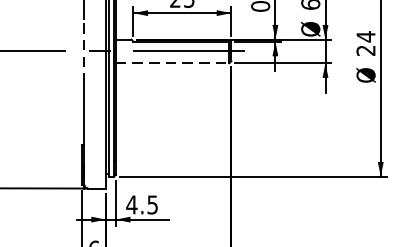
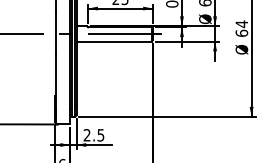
text: (365, 49) -> (241, 32), 24 -> 64
line: (83, 50) -> (55, 33), dashed -> solid
line: (173, 62) -> (114, 41), dashed -> solid
text: (130, 205) -> (86, 135), 4.5 -> 2.5

